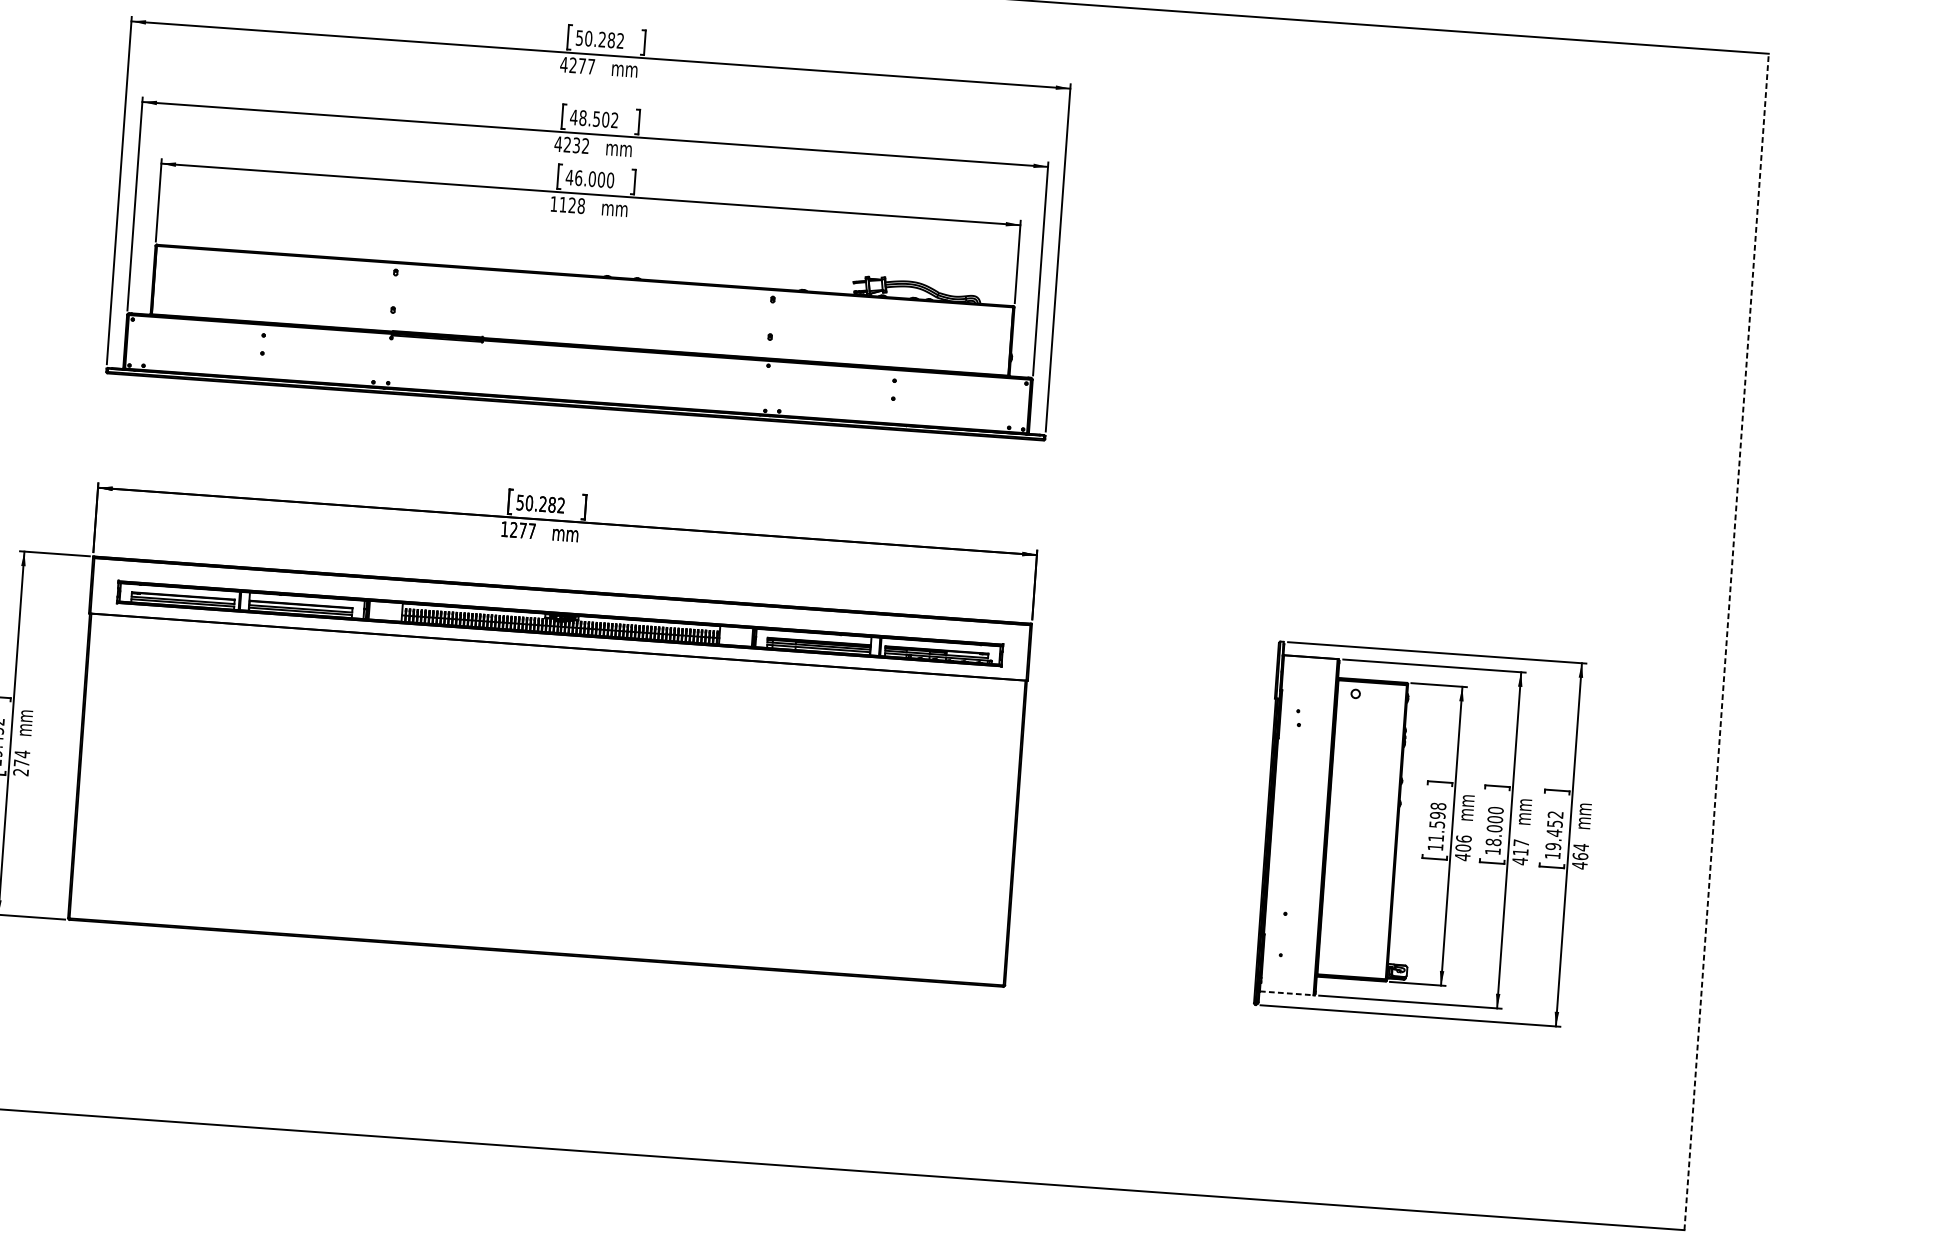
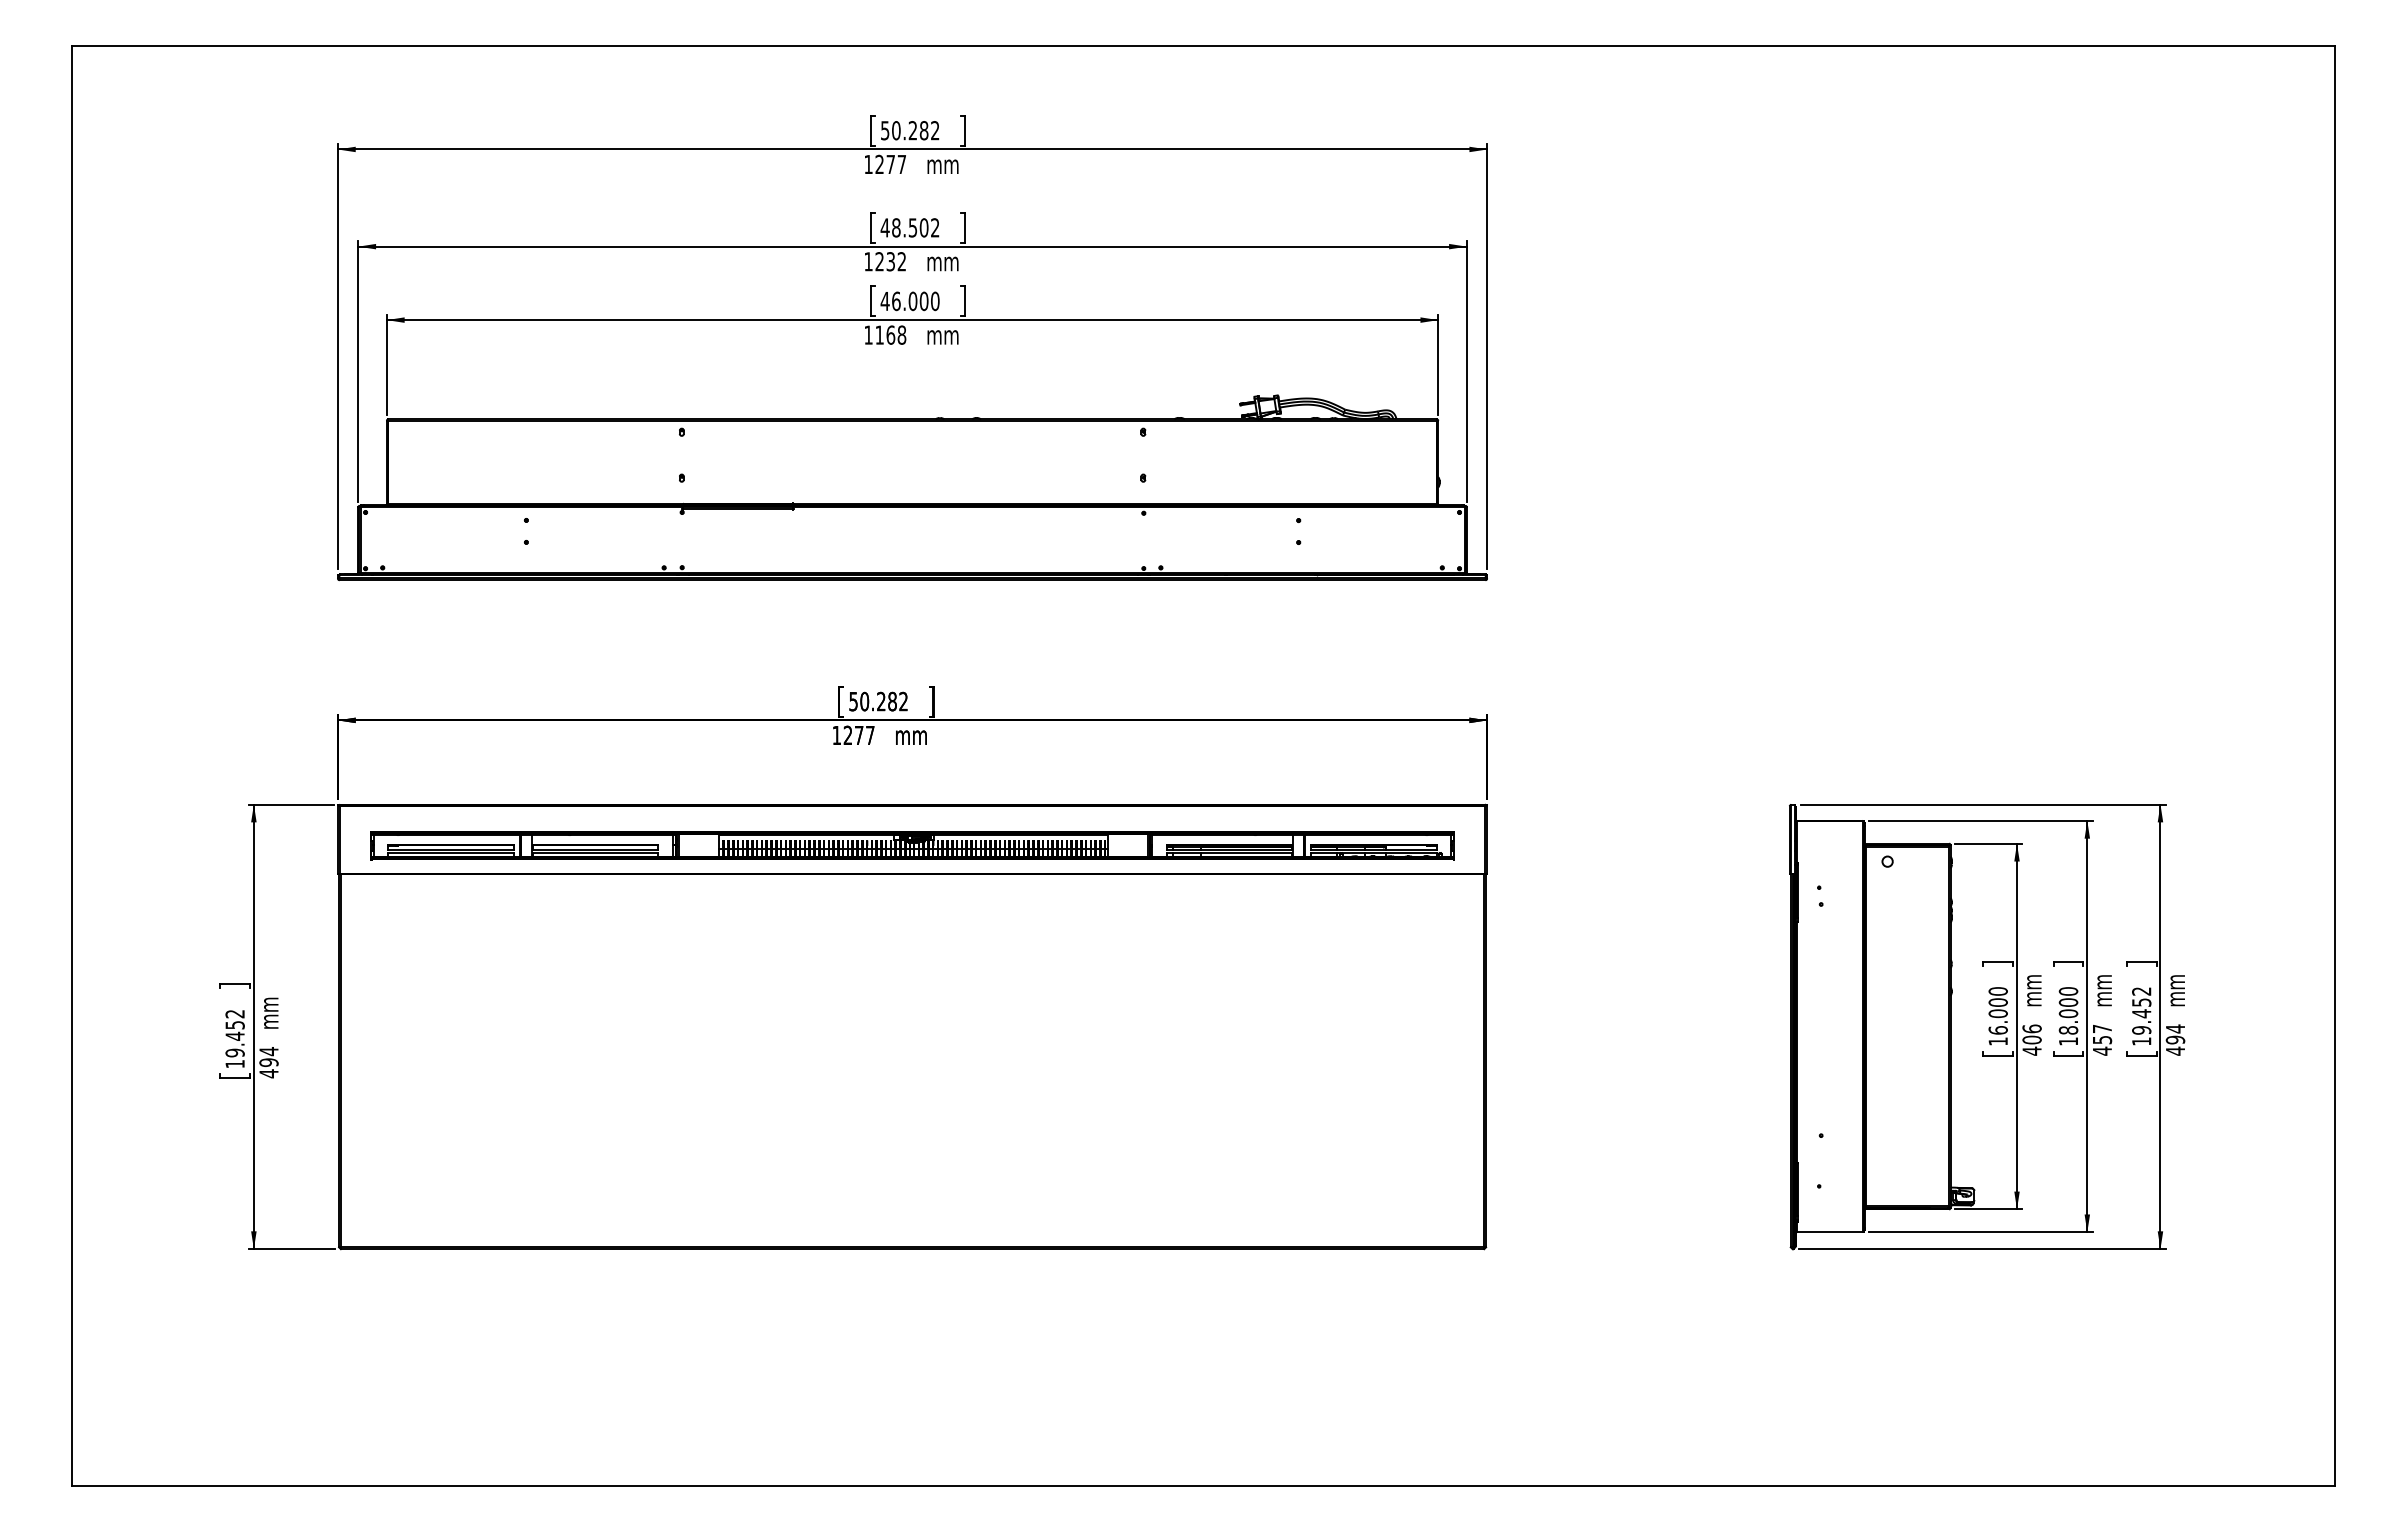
text: (564, 64) -> (868, 164), 4277 -> 1277
text: (558, 143) -> (868, 261), 4232 -> 1232
text: (572, 204) -> (890, 334), 1128 -> 1168
line: (1726, 641) -> (2334, 765), dashed -> solid
text: (20, 768) -> (268, 1068), 274 -> 494
text: (1436, 821) -> (1997, 1010), 11.598 -> 16.000
text: (1520, 852) -> (2102, 1040), 417 -> 457
text: (1580, 856) -> (2175, 1039), 464 -> 494
line: (1286, 993) -> (1829, 1232), dashed -> solid

